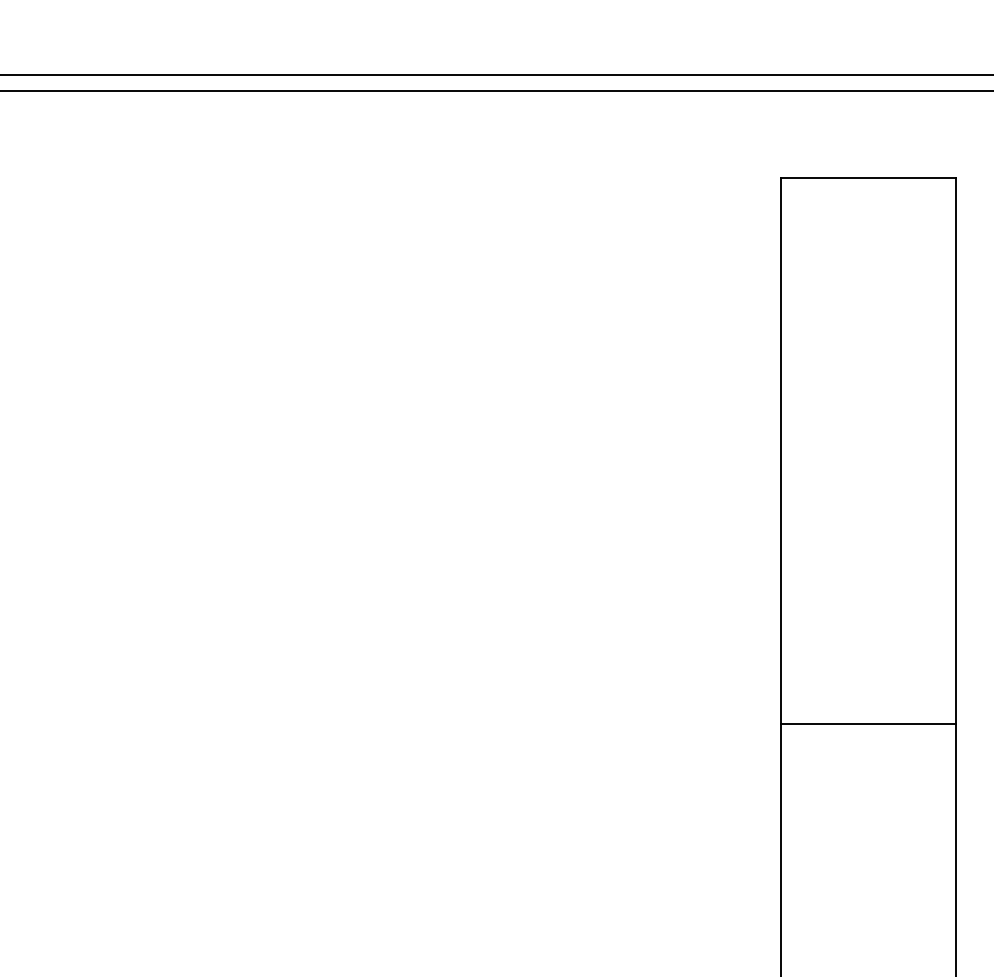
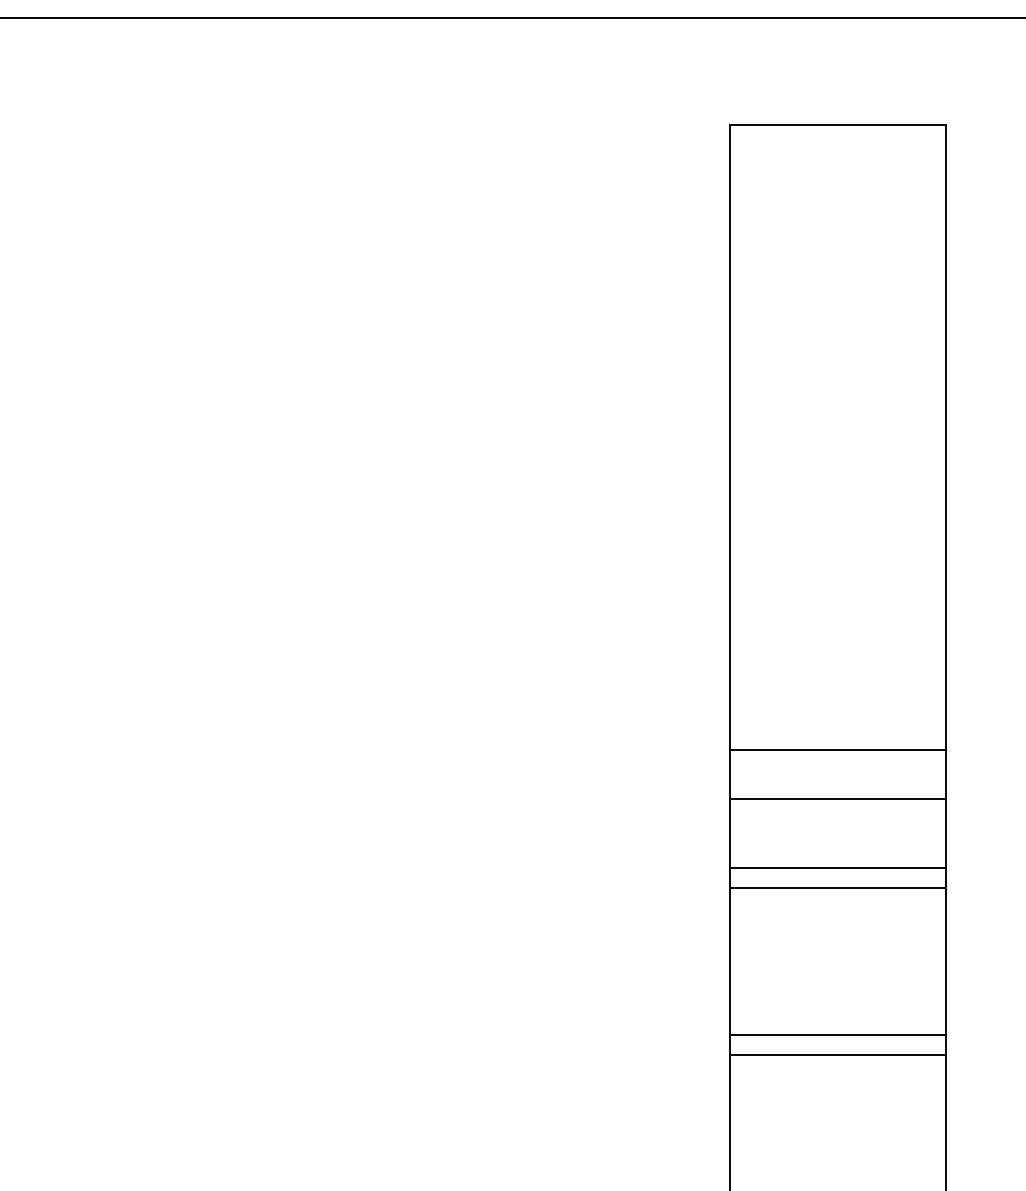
line: (868, 684) -> (837, 749), added
line: (868, 780) -> (837, 868), added
line: (868, 796) -> (837, 887), added
line: (868, 915) -> (837, 1034), added
line: (868, 931) -> (837, 1054), added

